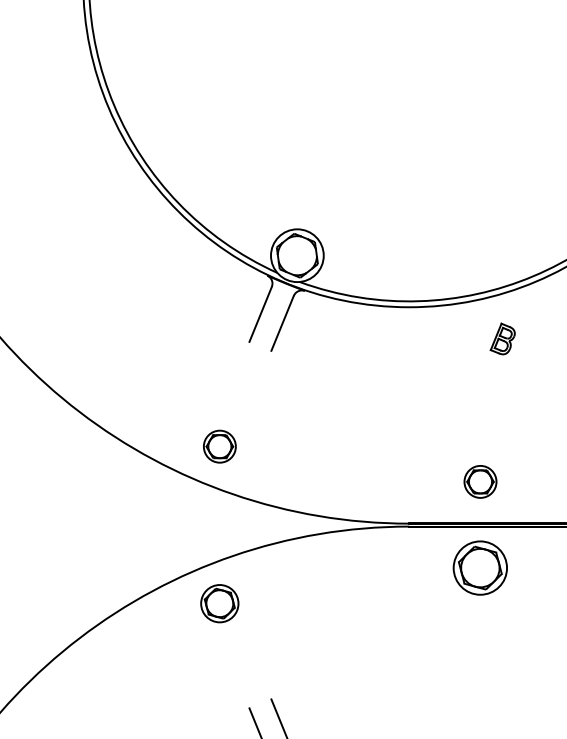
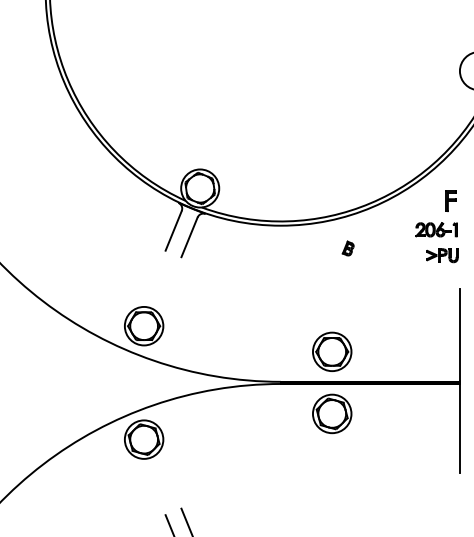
part: (501, 338) -> (347, 248), size x0.62
part: (220, 446) -> (144, 326), size x1.67
part: (480, 481) -> (332, 351), size x1.67
part: (220, 603) -> (144, 439), size x1.43

